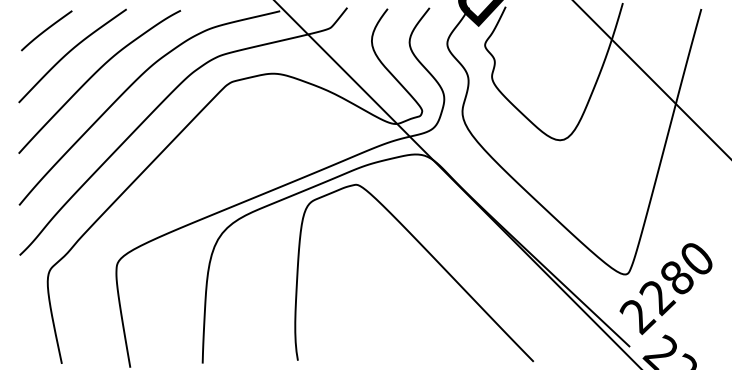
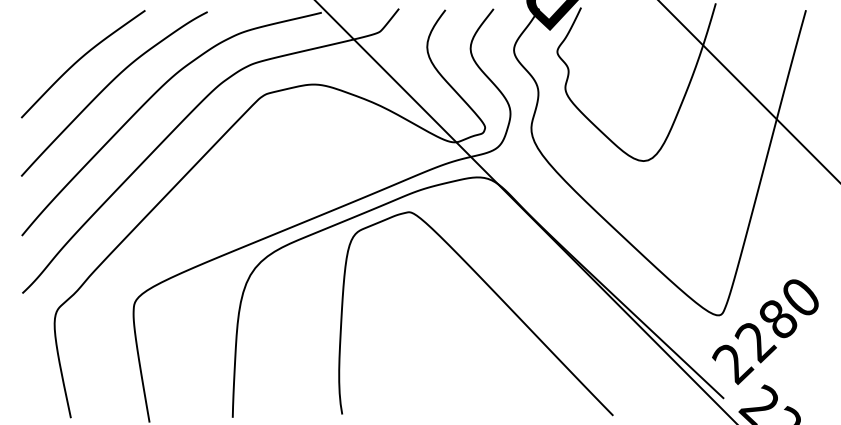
curve: (46, 30) -> (53, 34), removed

